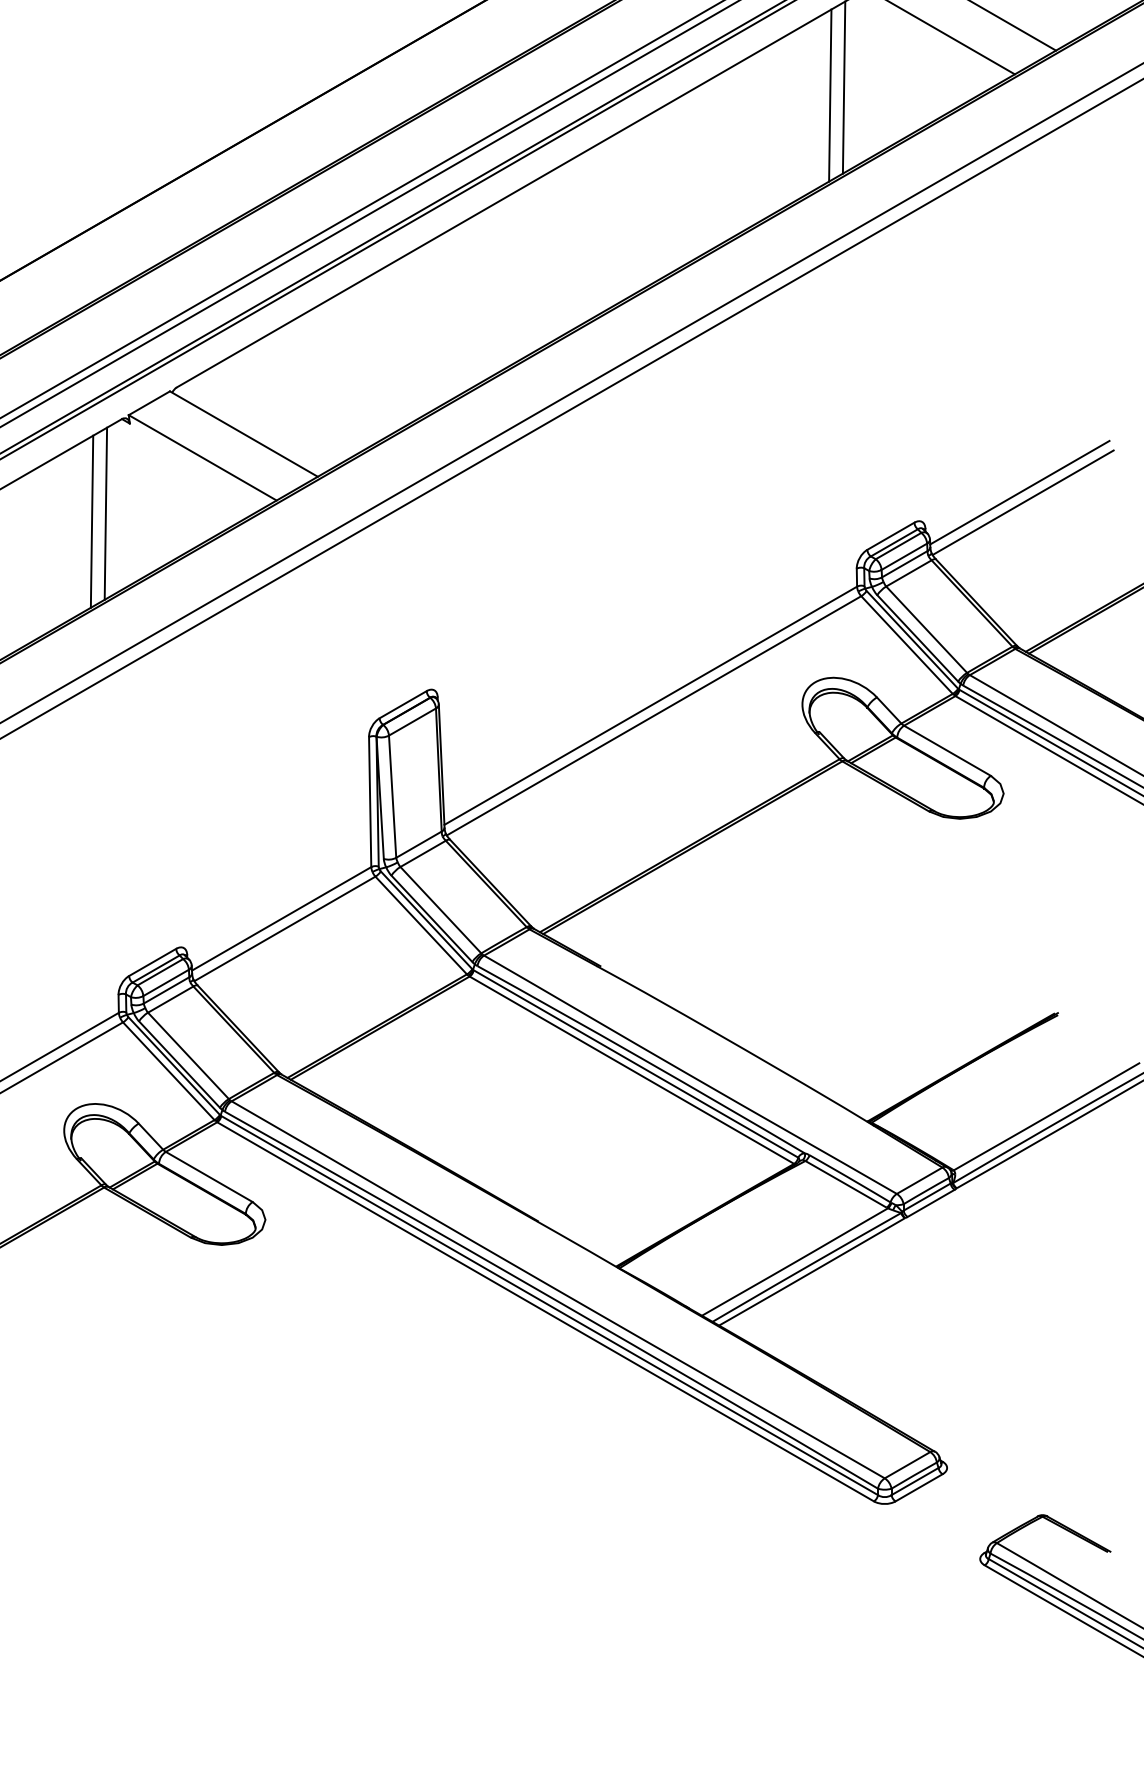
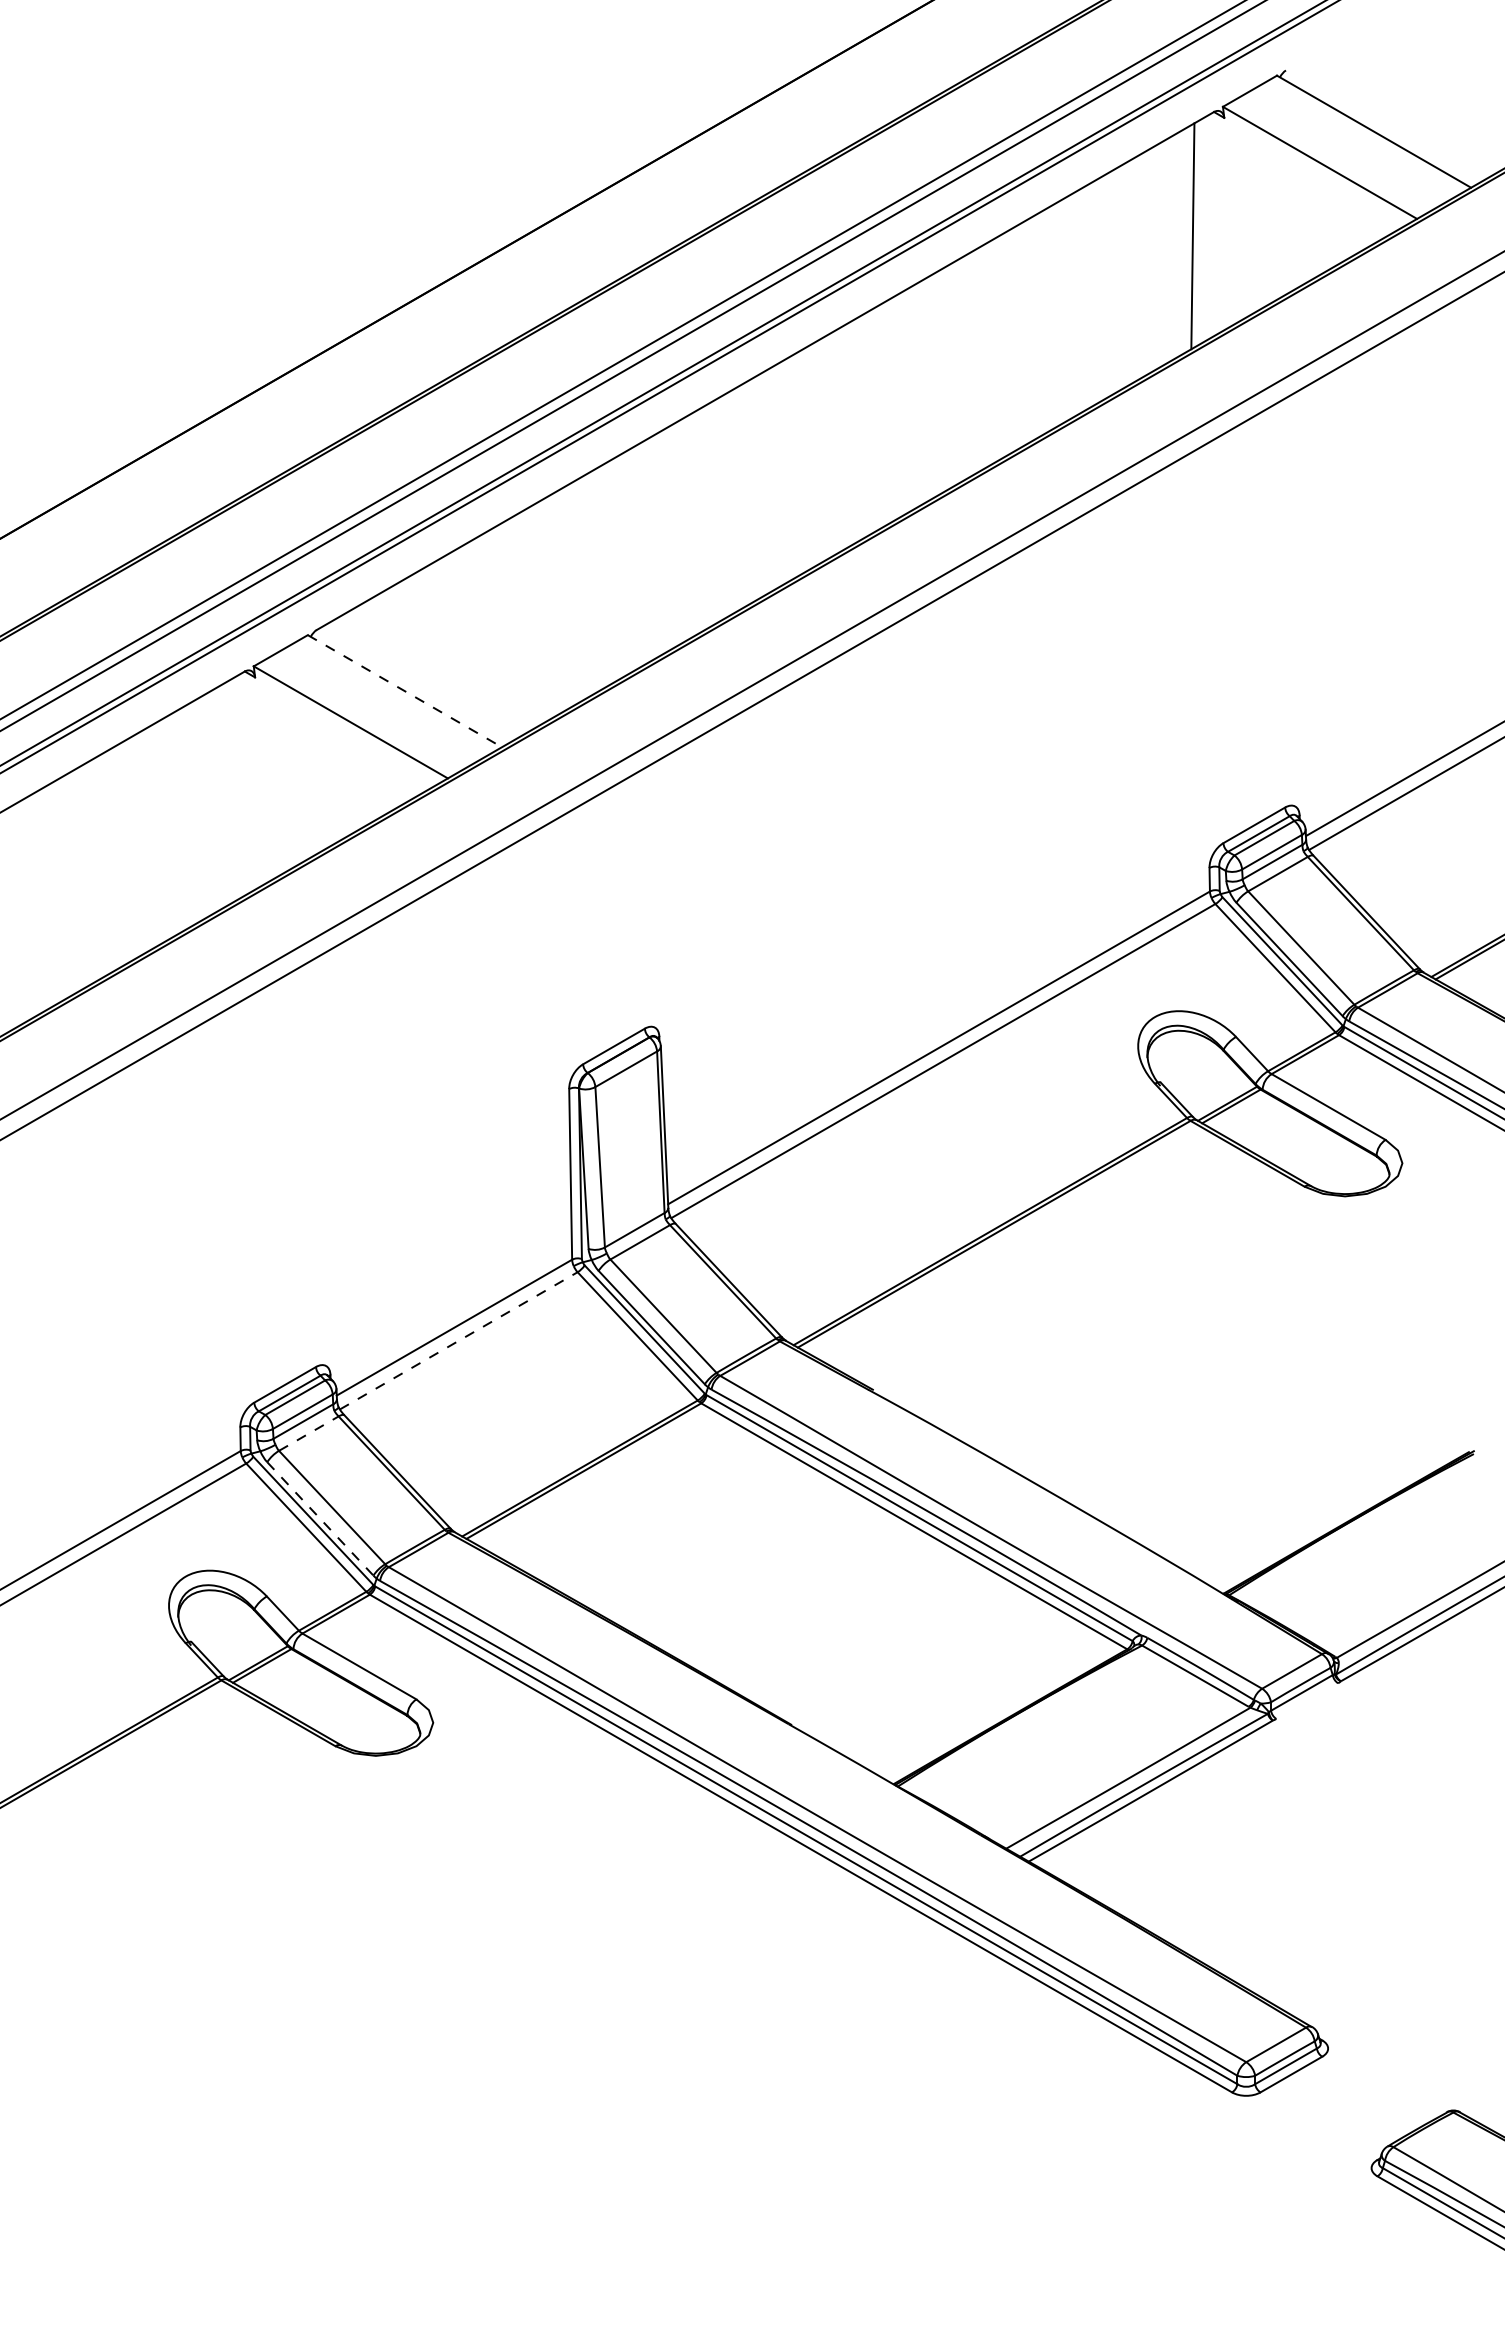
line: (830, 95) -> (1174, 246), removed
line: (244, 434) -> (405, 691), solid -> dashed
line: (105, 513) -> (223, 795), removed
line: (92, 521) -> (205, 806), removed
line: (285, 928) -> (459, 1340), solid -> dashed
line: (171, 999) -> (309, 1433), solid -> dashed
line: (179, 1064) -> (320, 1518), solid -> dashed
line: (931, 1202) -> (1307, 1700), removed

